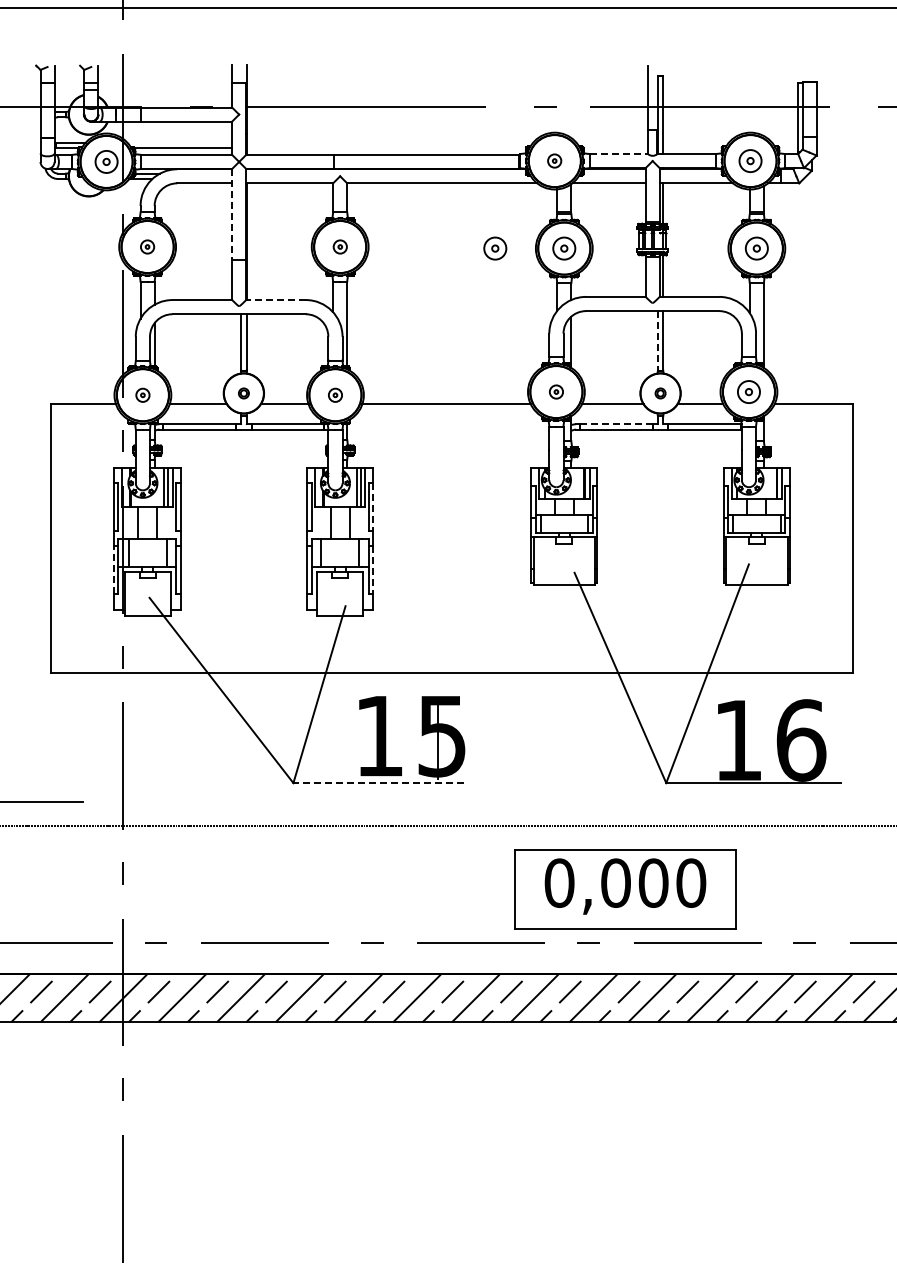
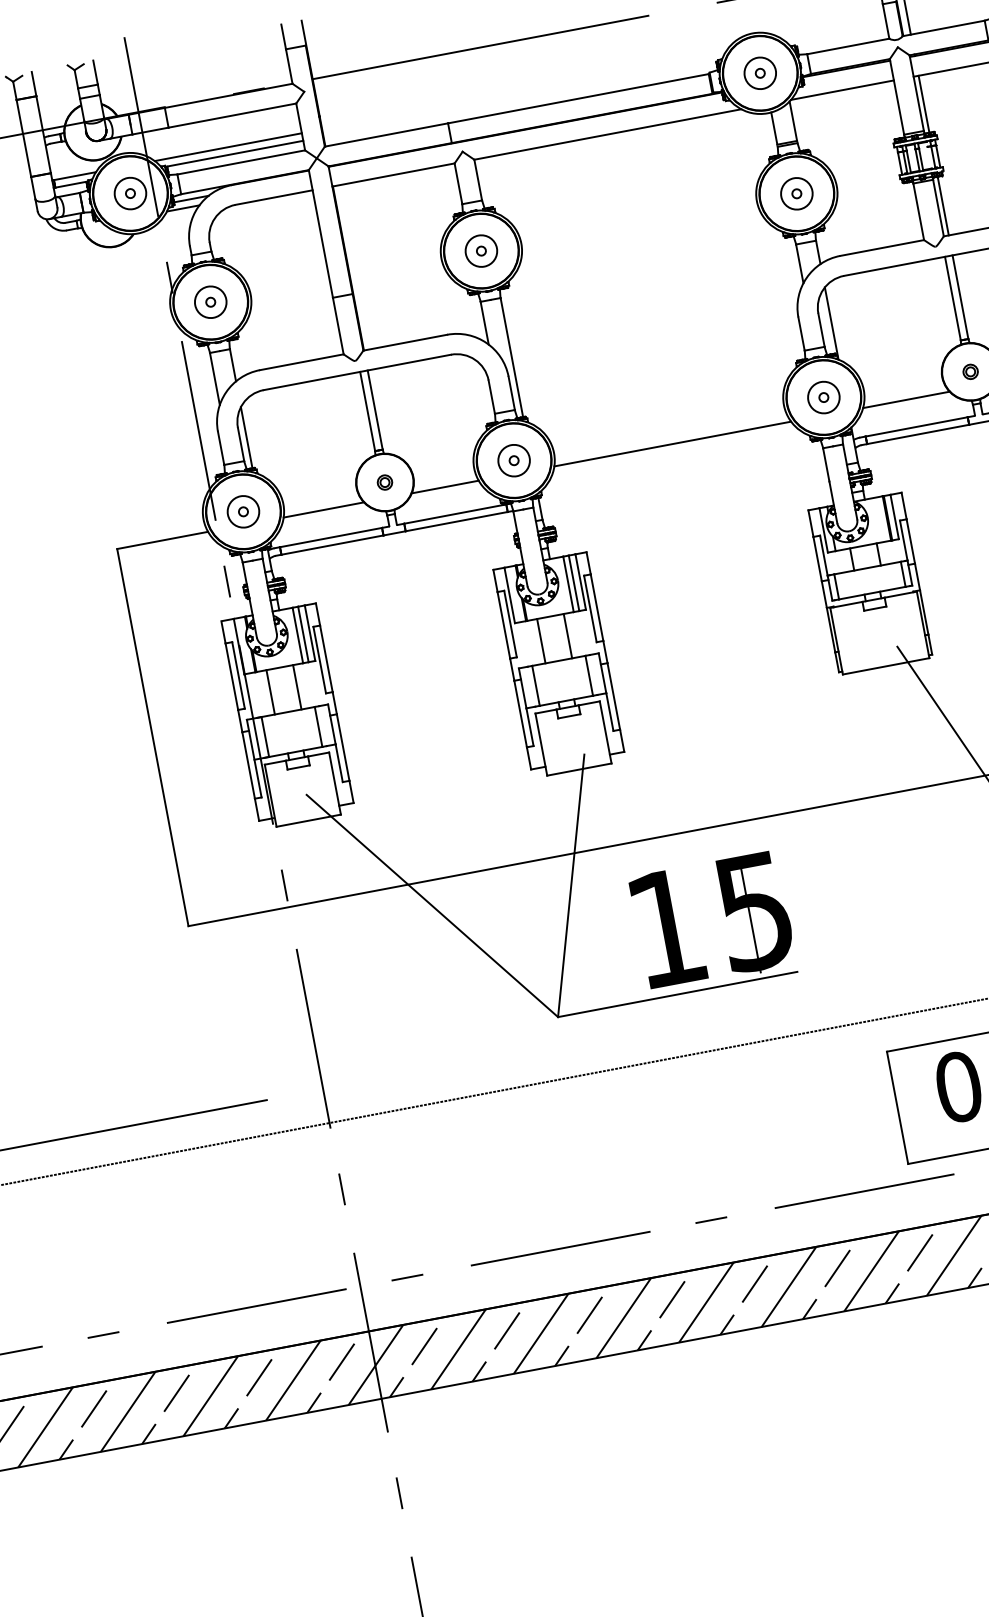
line: (179, 142) -> (227, 146), added
line: (619, 154) -> (849, 46), dashed -> solid
part: (554, 160) -> (759, 72), size x1.67
line: (232, 214) -> (321, 234), dashed -> solid
part: (147, 246) -> (210, 301), size x1.67
part: (340, 246) -> (481, 250), size x1.67
part: (495, 248) -> (700, 211), removed
line: (275, 300) -> (404, 343), dashed -> solid
line: (657, 340) -> (952, 298), dashed -> solid
part: (556, 391) -> (823, 396), size x1.67
part: (142, 395) -> (242, 512), size x1.67
part: (335, 395) -> (514, 461), size x1.67
line: (616, 424) -> (916, 427), dashed -> solid
line: (373, 506) -> (597, 607), dashed -> solid
line: (113, 570) -> (248, 766), dashed -> solid
line: (373, 570) -> (614, 696), dashed -> solid
line: (378, 783) -> (677, 995), dashed -> solid

